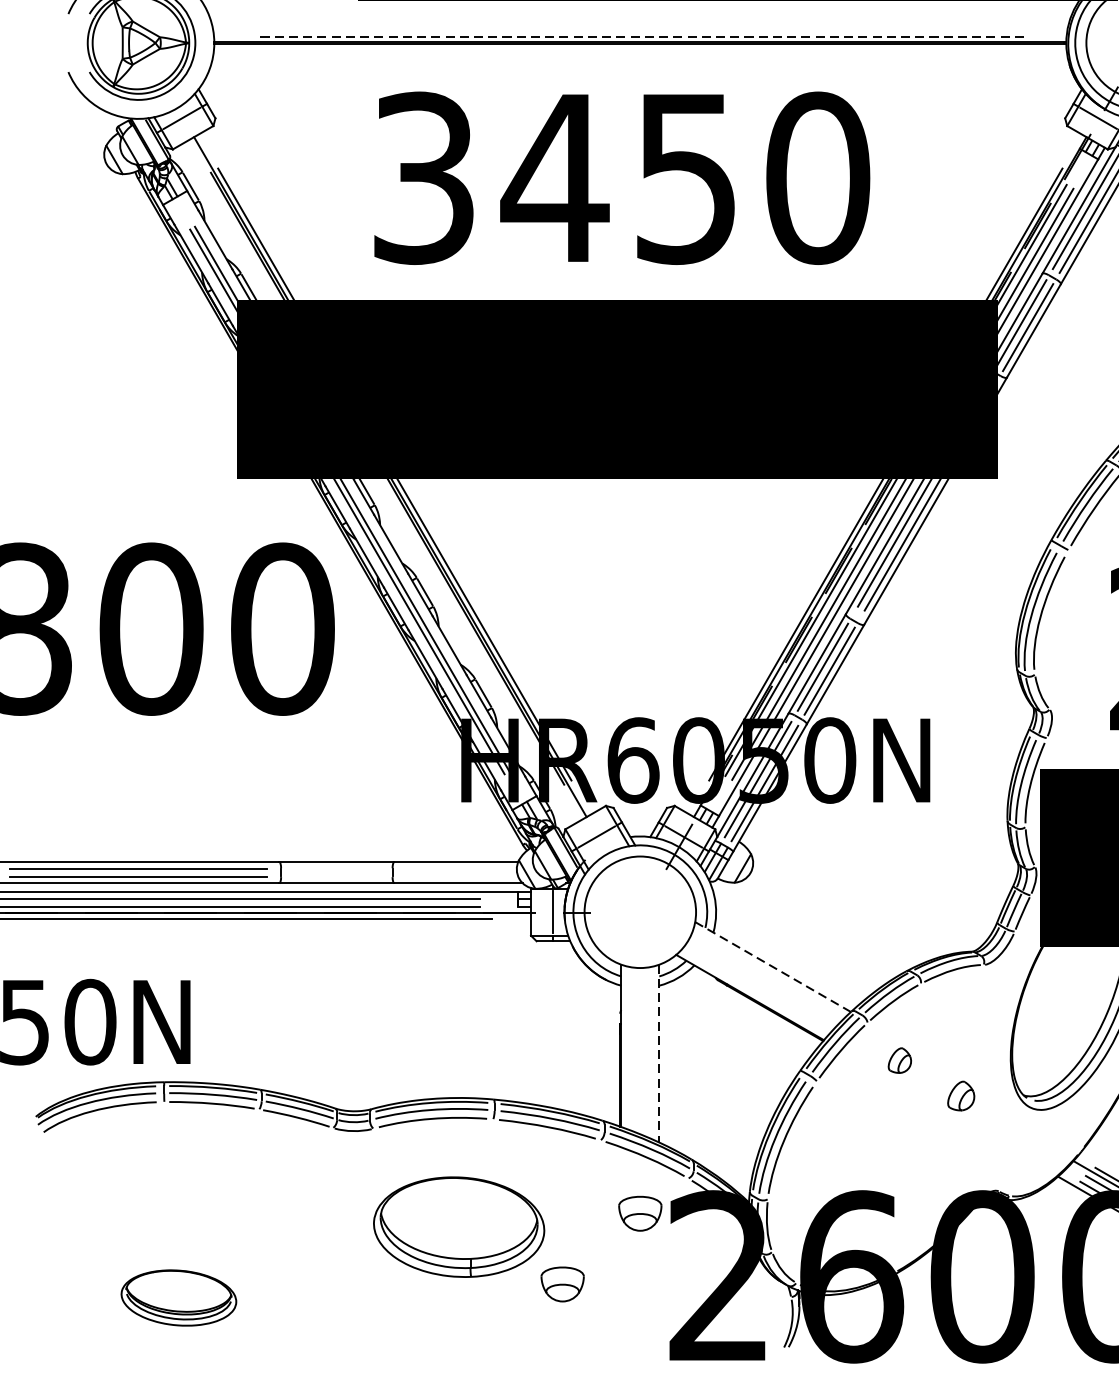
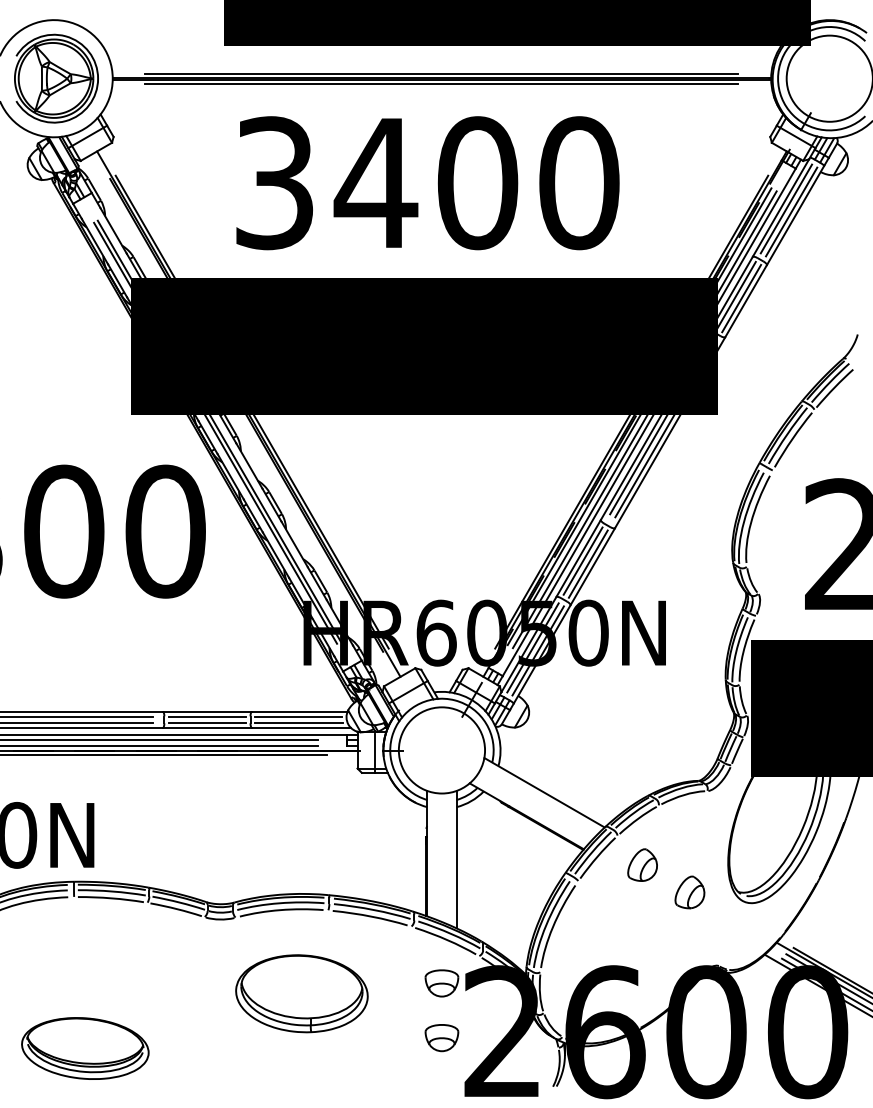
line: (639, 36) -> (441, 73), dashed -> solid
line: (639, 49) -> (441, 83), added
text: (686, 178) -> (477, 183), 3450 -> 3400
line: (336, 868) -> (207, 716), added
line: (454, 868) -> (298, 716), added
line: (336, 876) -> (207, 722), added
line: (454, 876) -> (298, 722), added
line: (773, 968) -> (544, 793), dashed -> solid
line: (659, 1053) -> (456, 859), dashed -> solid
part: (899, 1059) -> (642, 864), size x1.67
part: (960, 1096) -> (689, 892), size x1.43
part: (562, 1285) -> (441, 1038), moved
part: (179, 1297) -> (85, 1048), size x1.43

